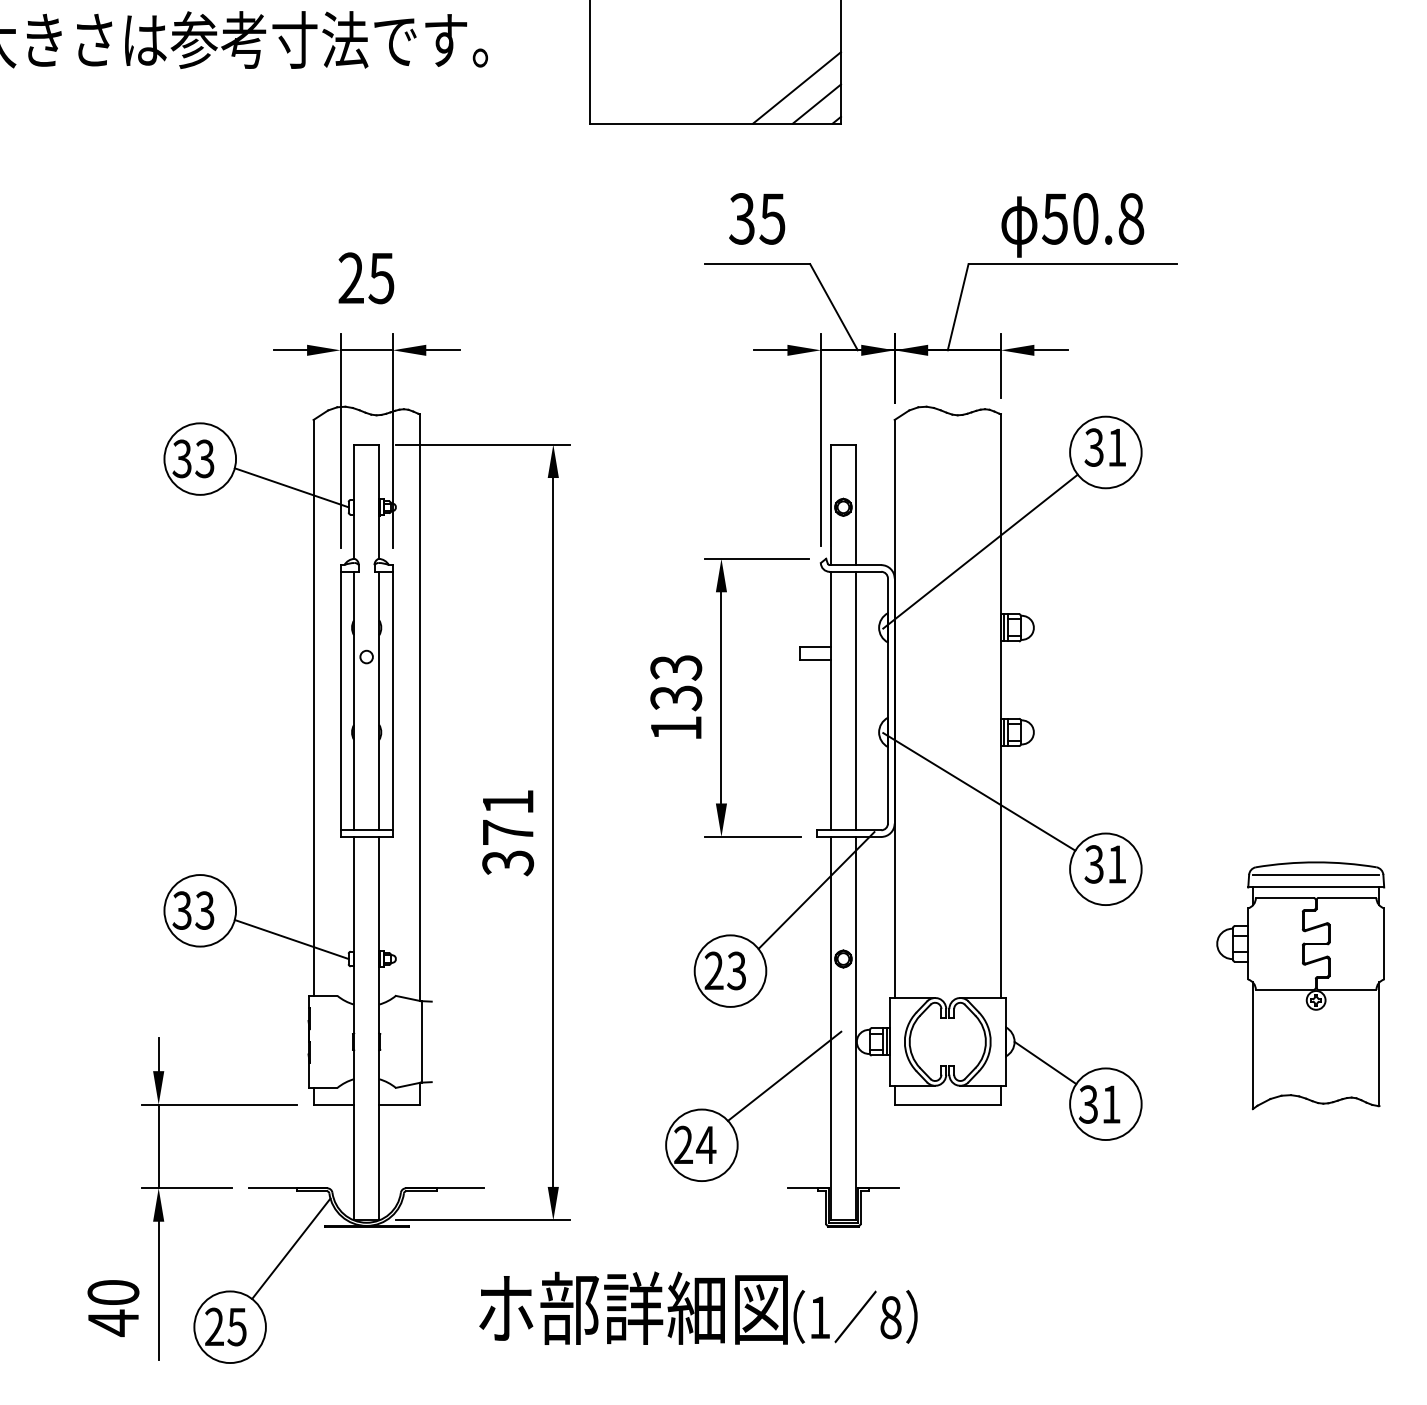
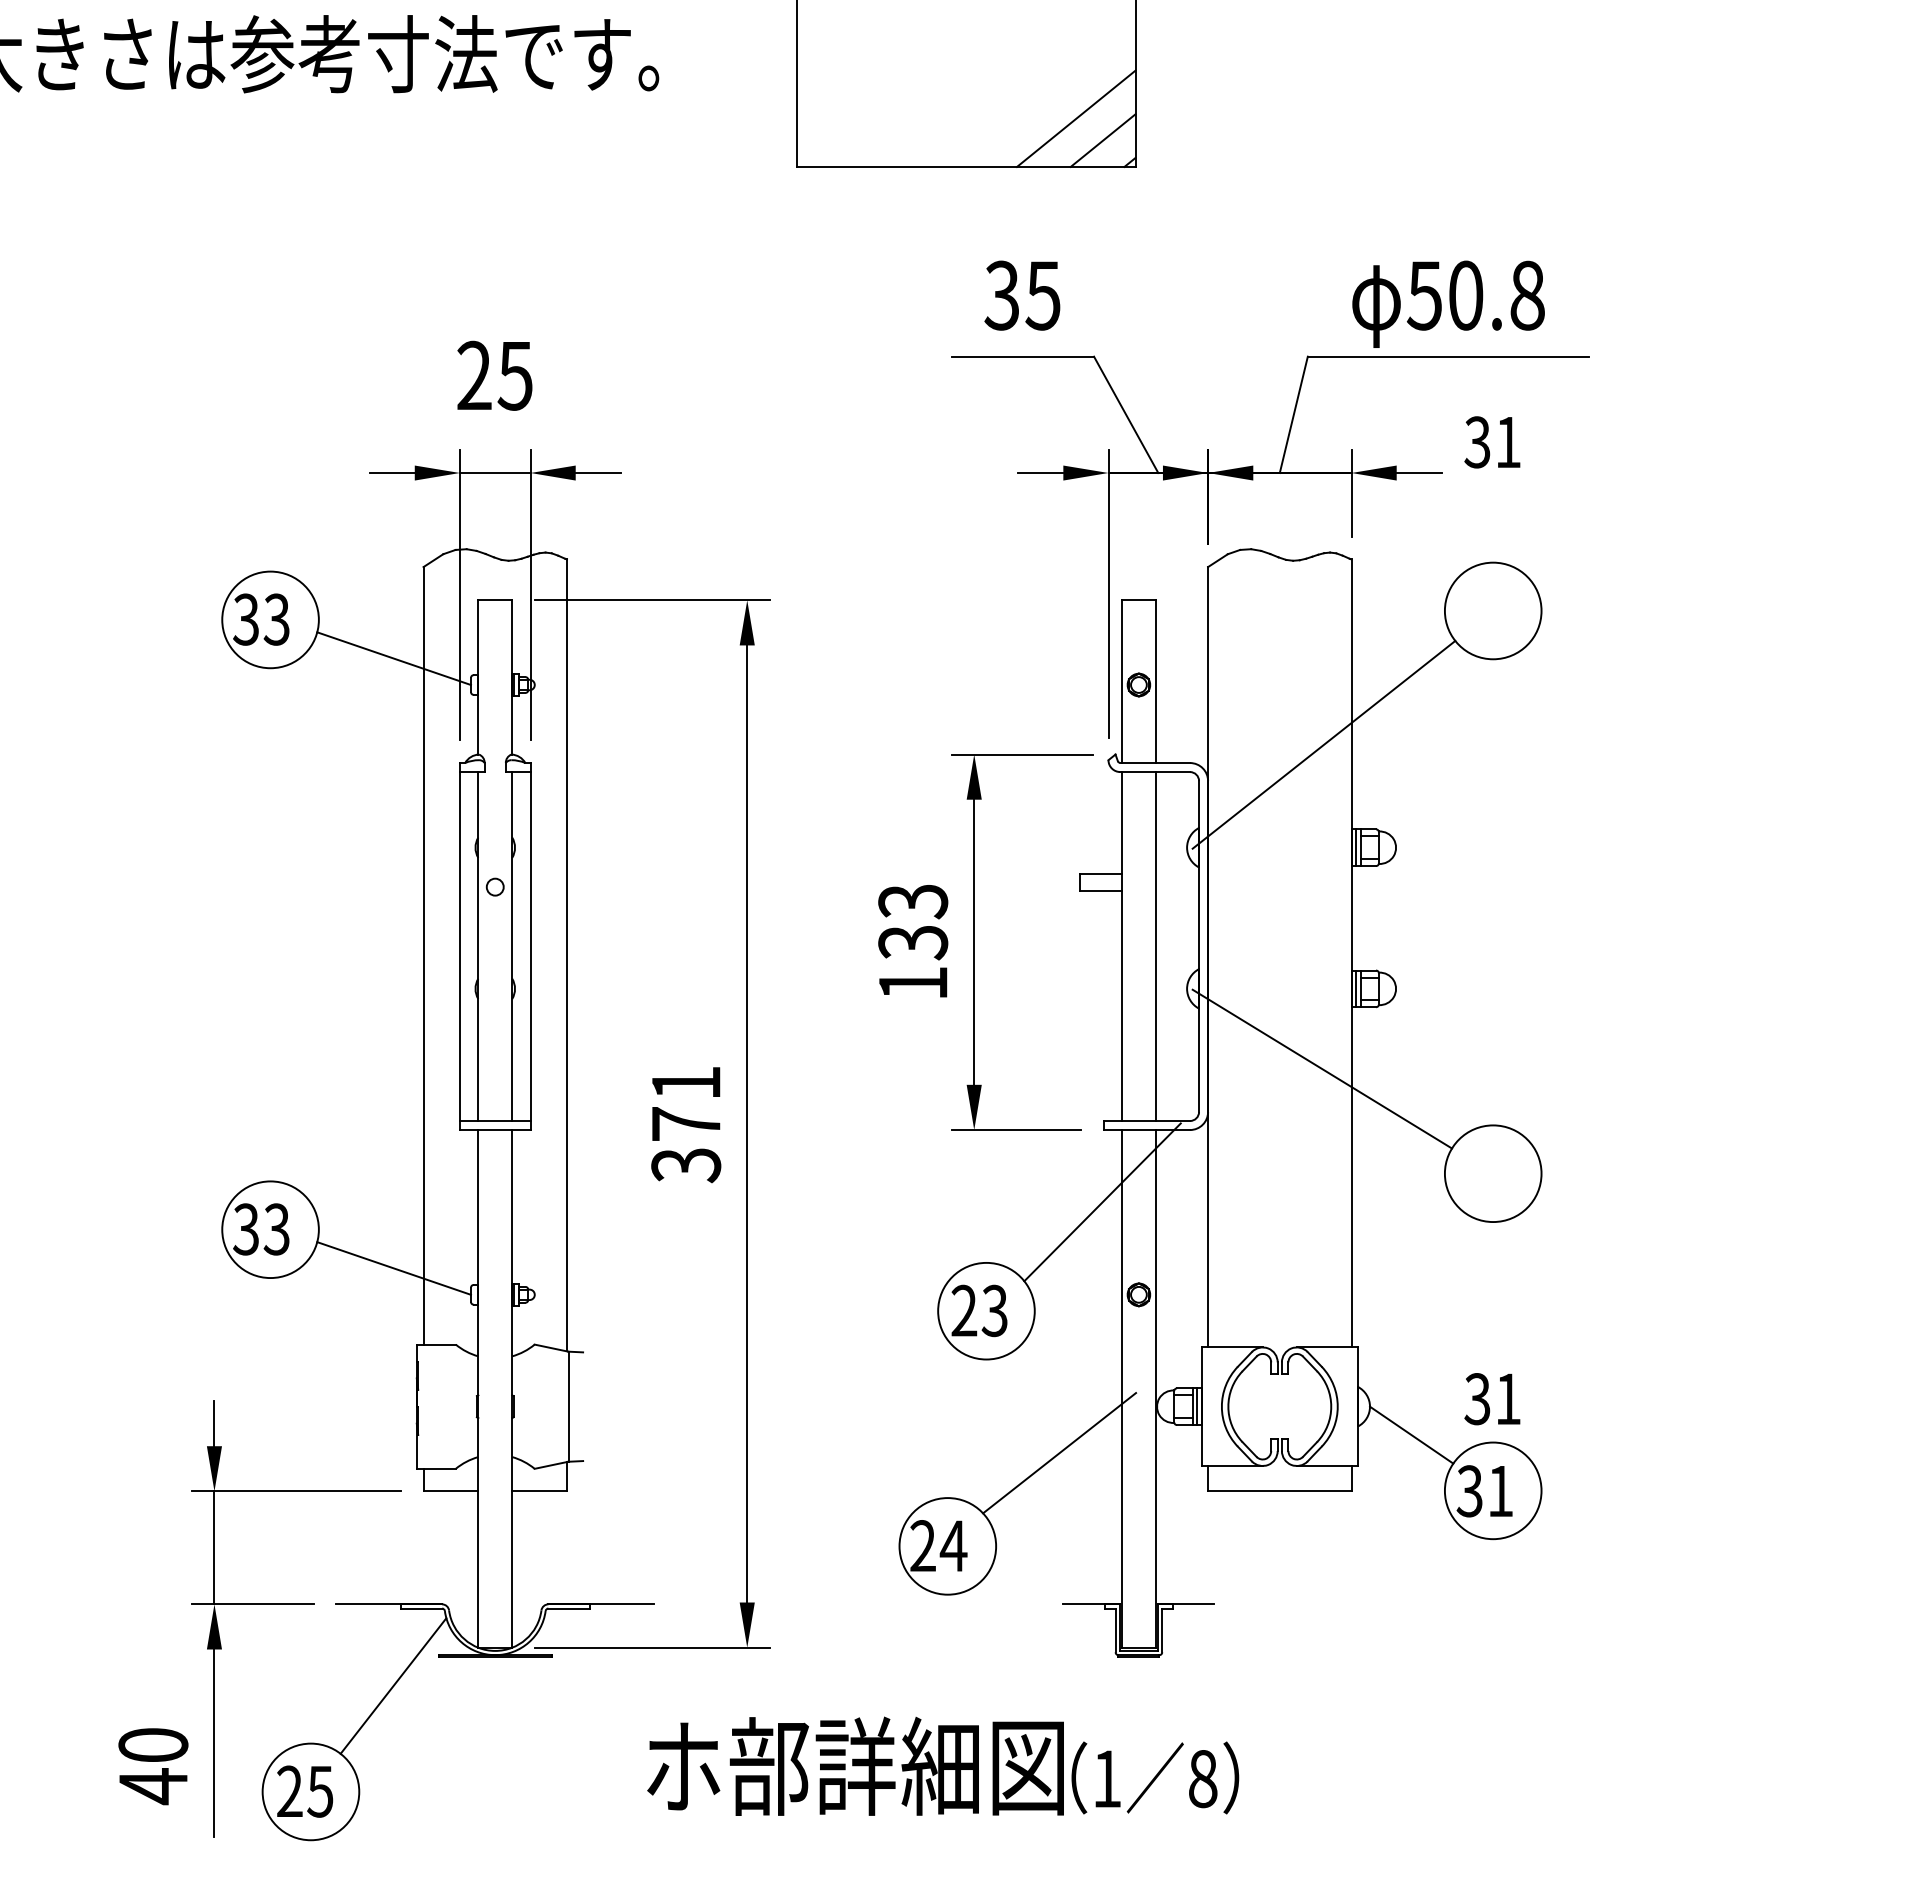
text: (1105, 447) -> (1492, 442), moved
text: (1105, 864) -> (1492, 1399), moved
part: (1300, 985) -> (1755, 1330), removed

